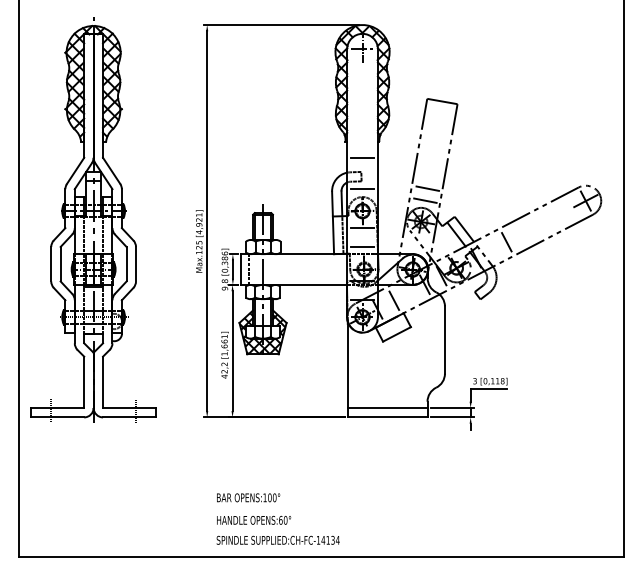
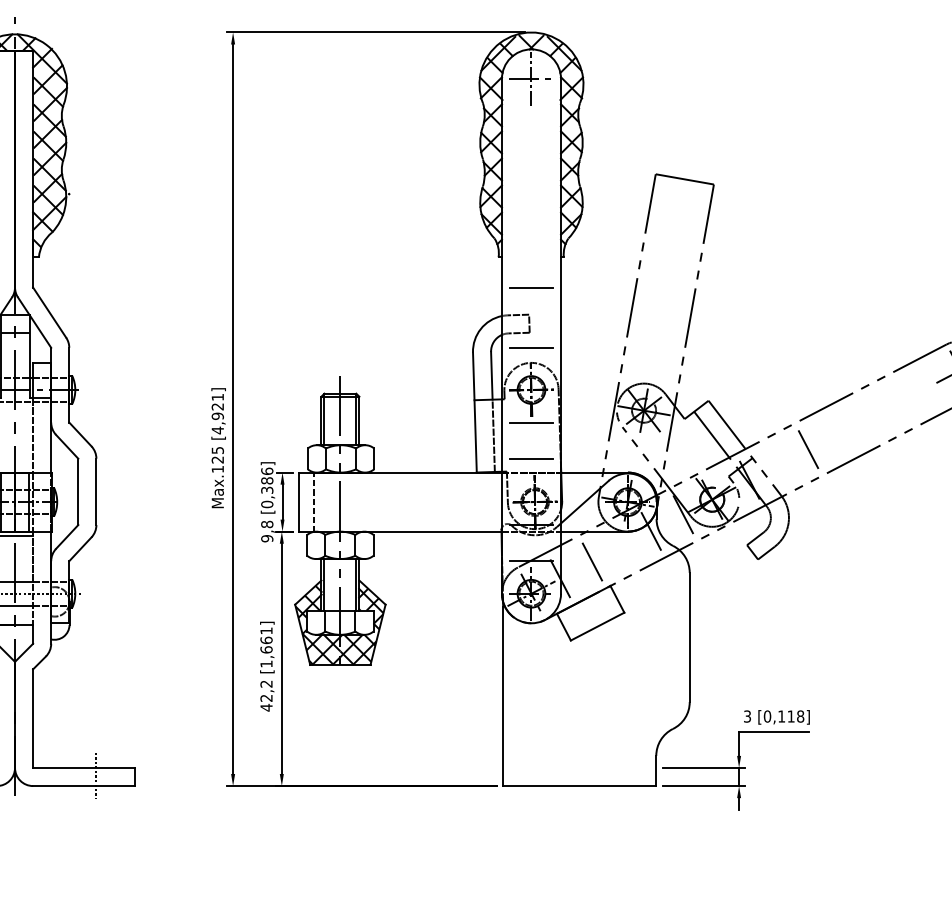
line: (427, 188) -> (656, 346), removed
line: (425, 200) -> (652, 369), removed
line: (387, 407) -> (579, 767), removed

